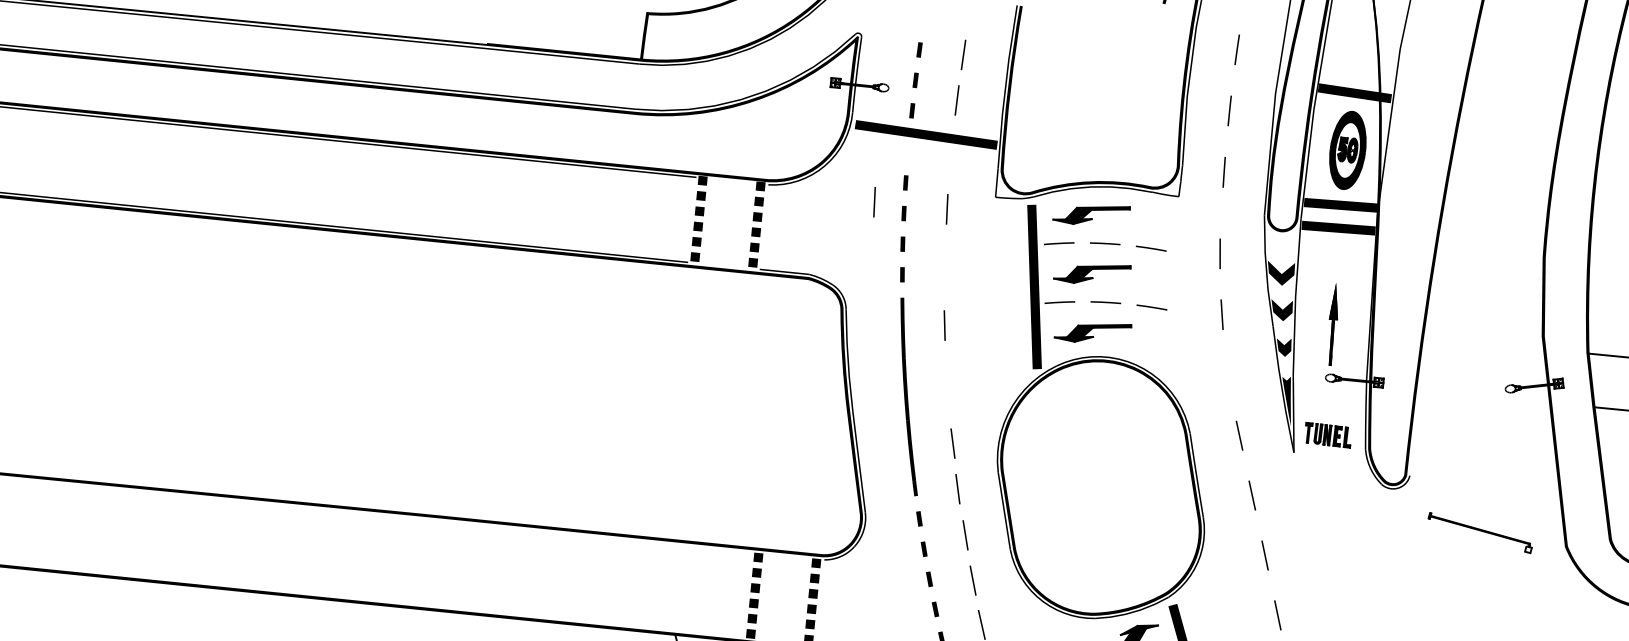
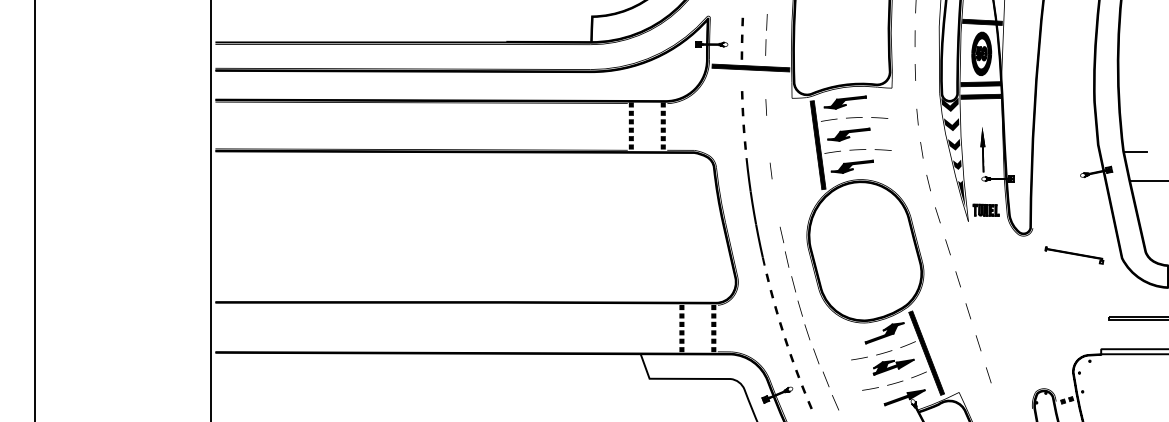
line: (873, 202) -> (725, 107), removed
fill: (1280, 236) -> (949, 104), added
line: (1228, 376) -> (928, 183), added

